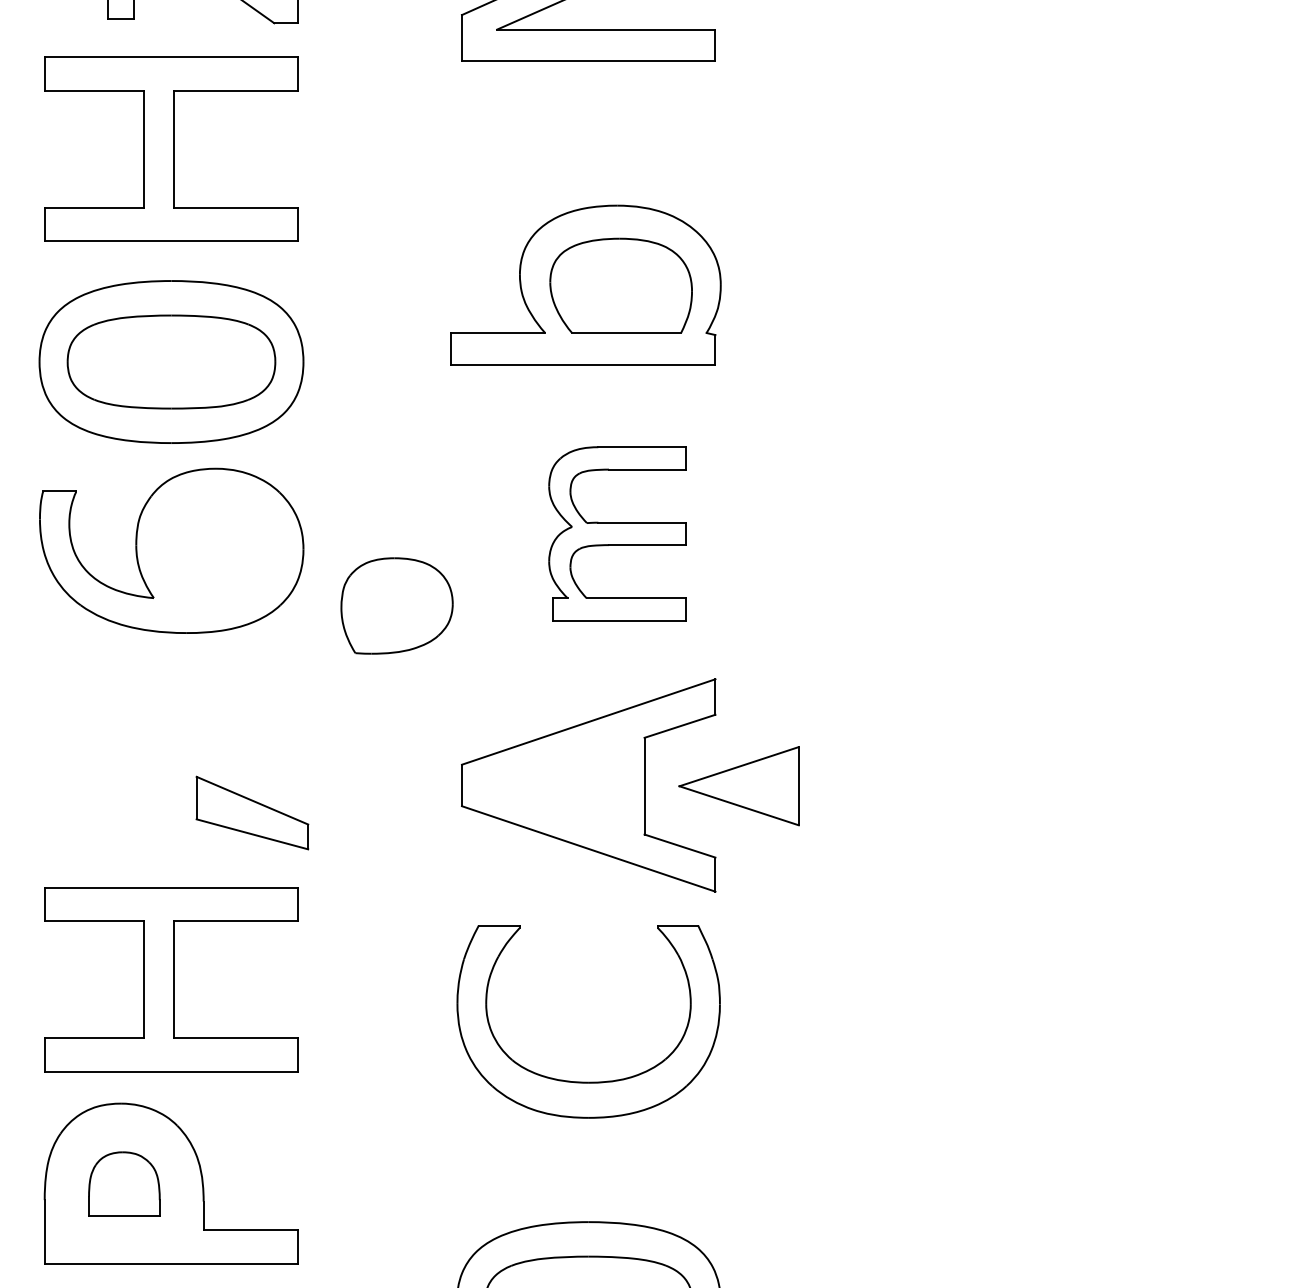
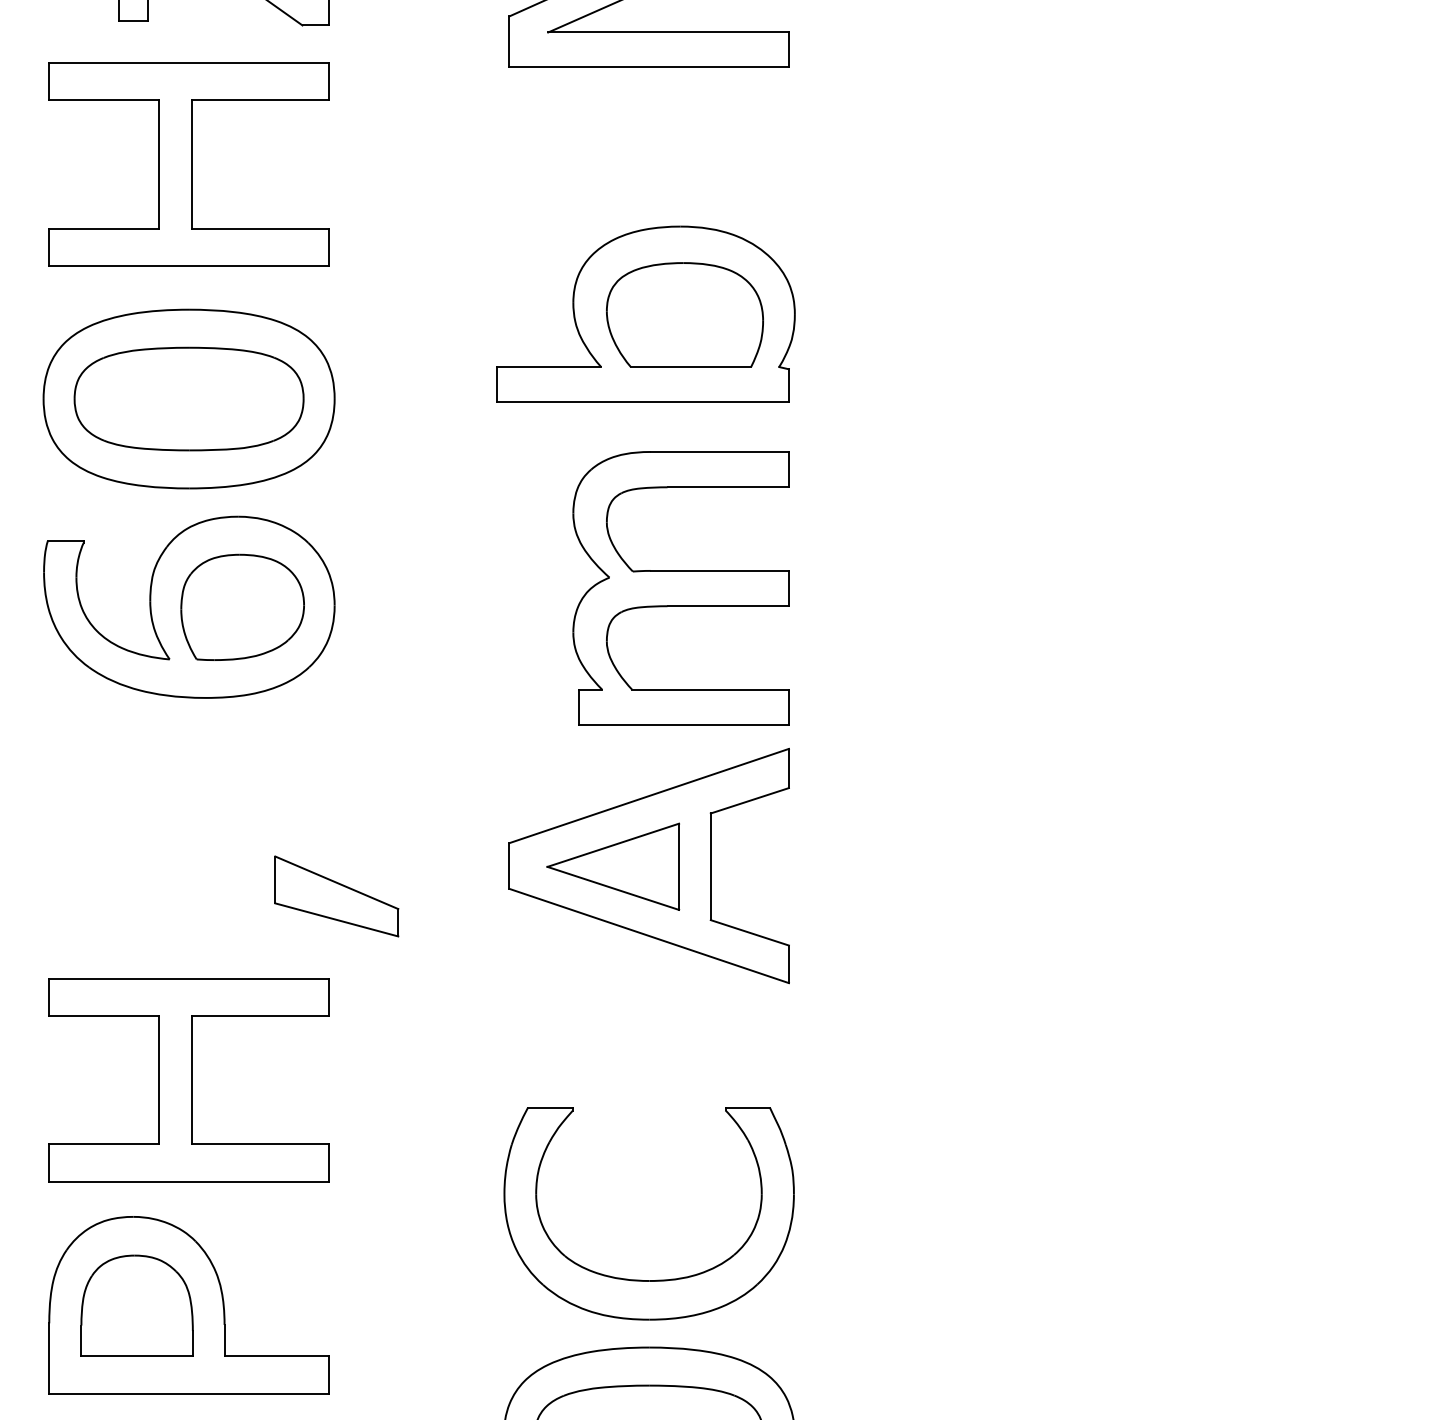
part: (617, 533) -> (680, 588), size x1.43
part: (396, 605) -> (242, 606), moved
part: (738, 786) -> (612, 867), moved
part: (252, 812) -> (336, 895), moved
part: (588, 1081) -> (648, 1279), moved
part: (124, 1183) -> (137, 1304), size x1.43

